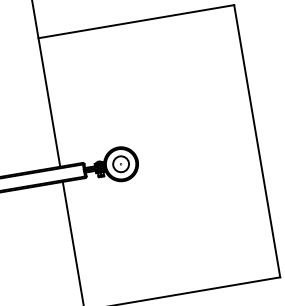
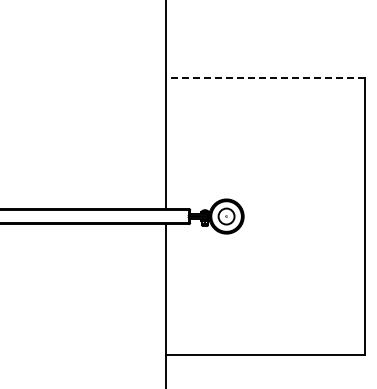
line: (136, 21) -> (265, 77), solid -> dashed

